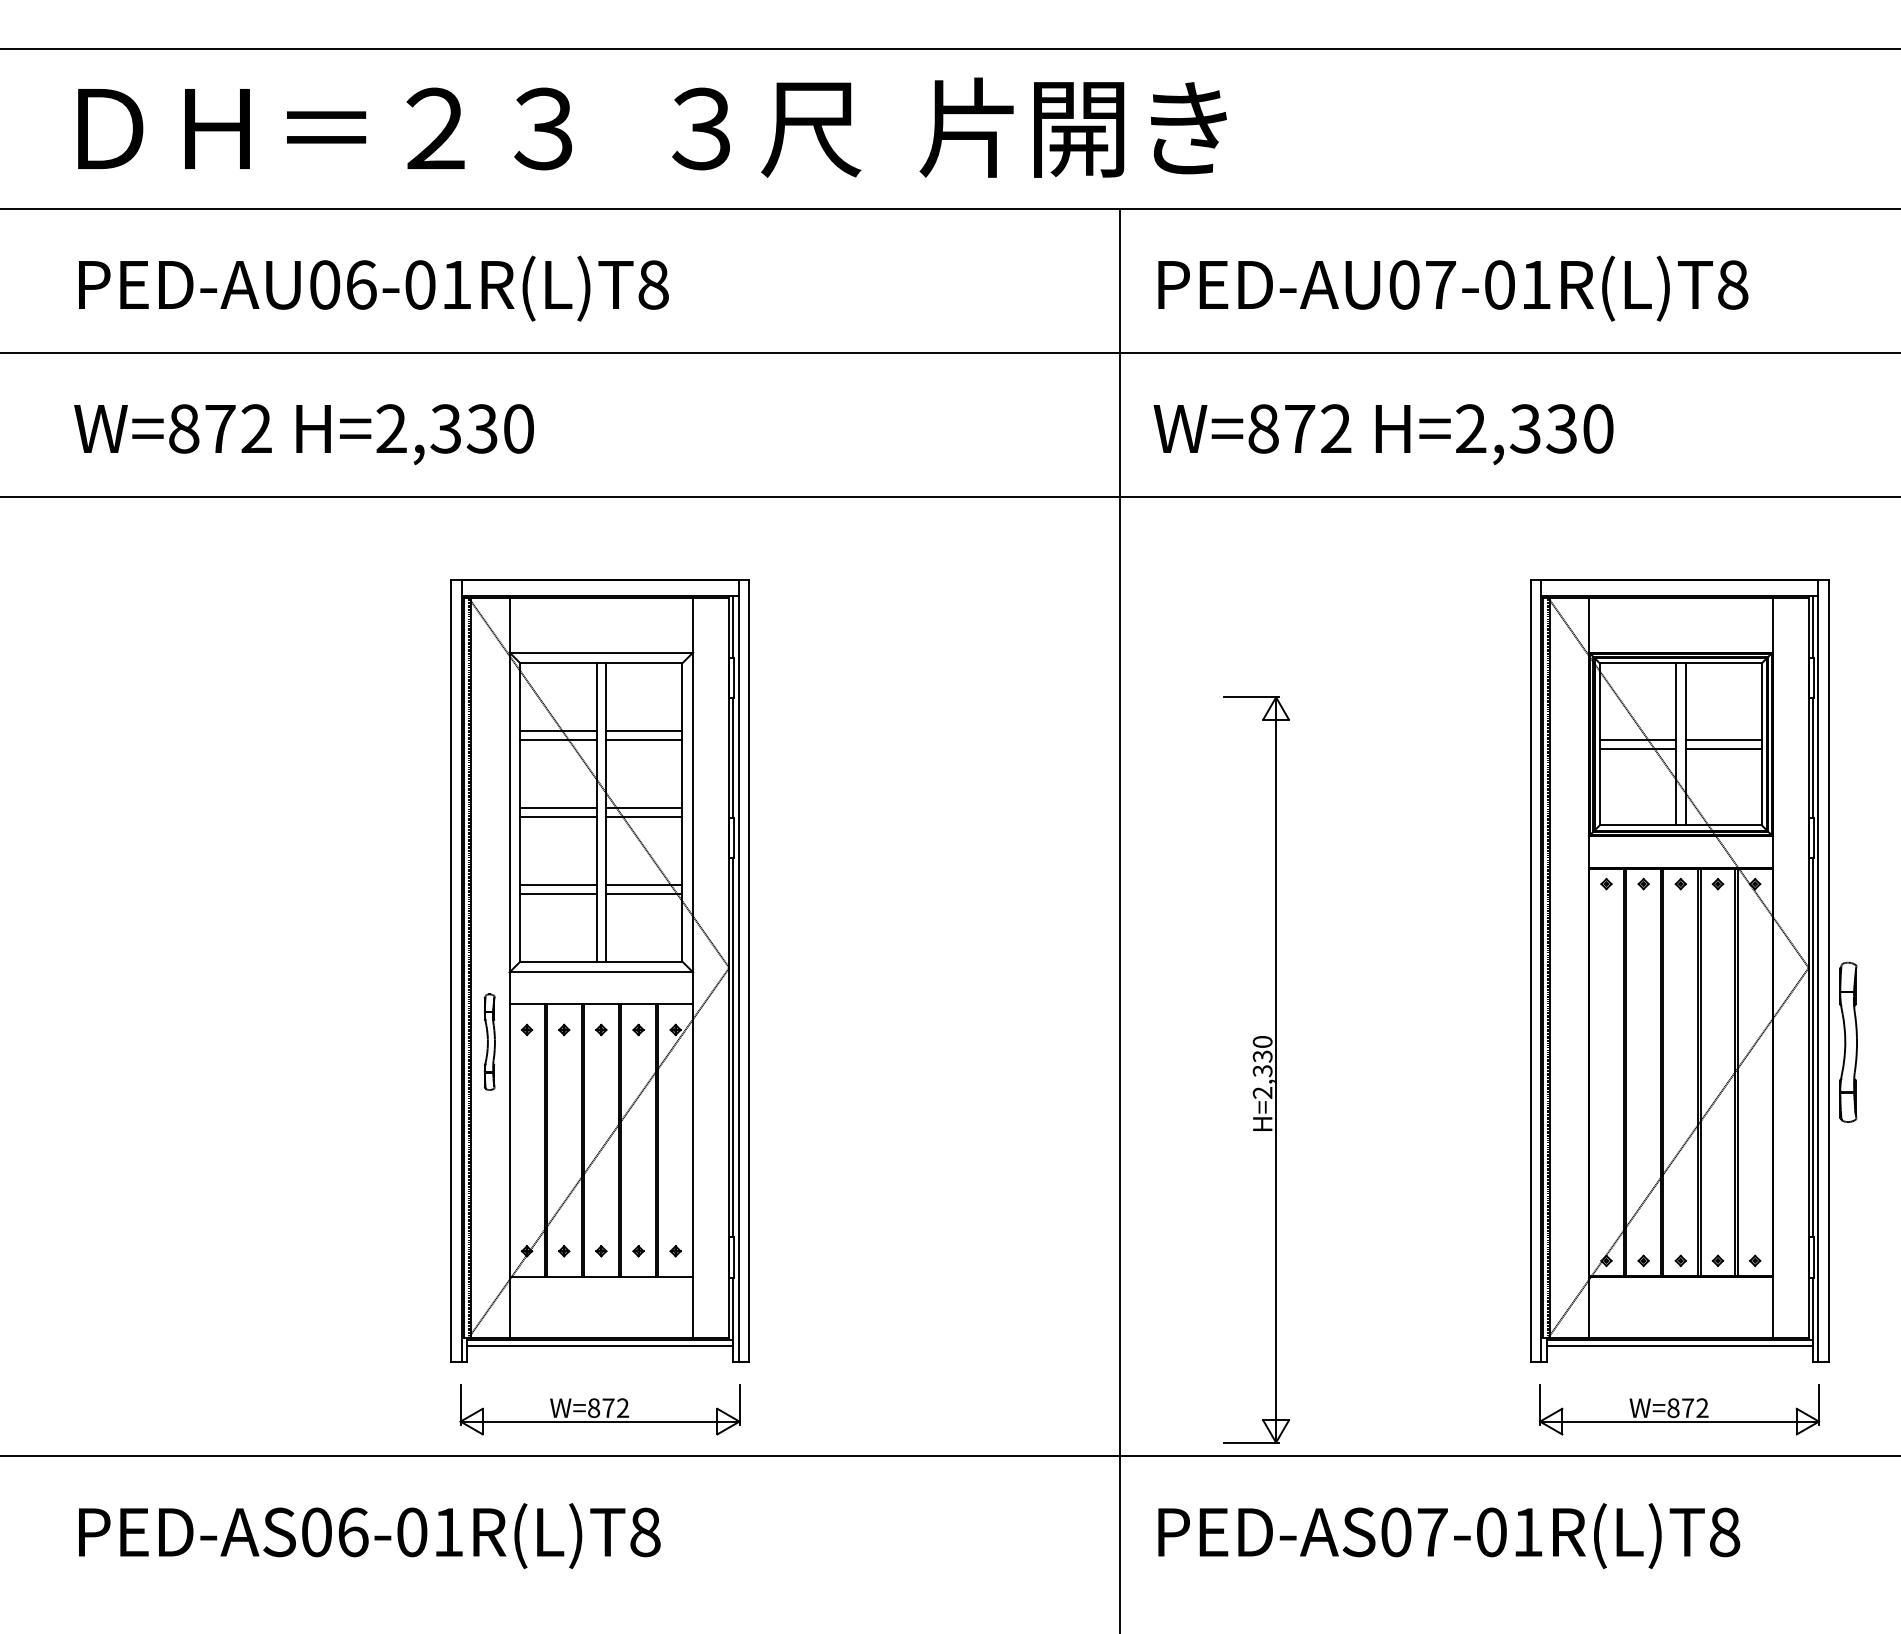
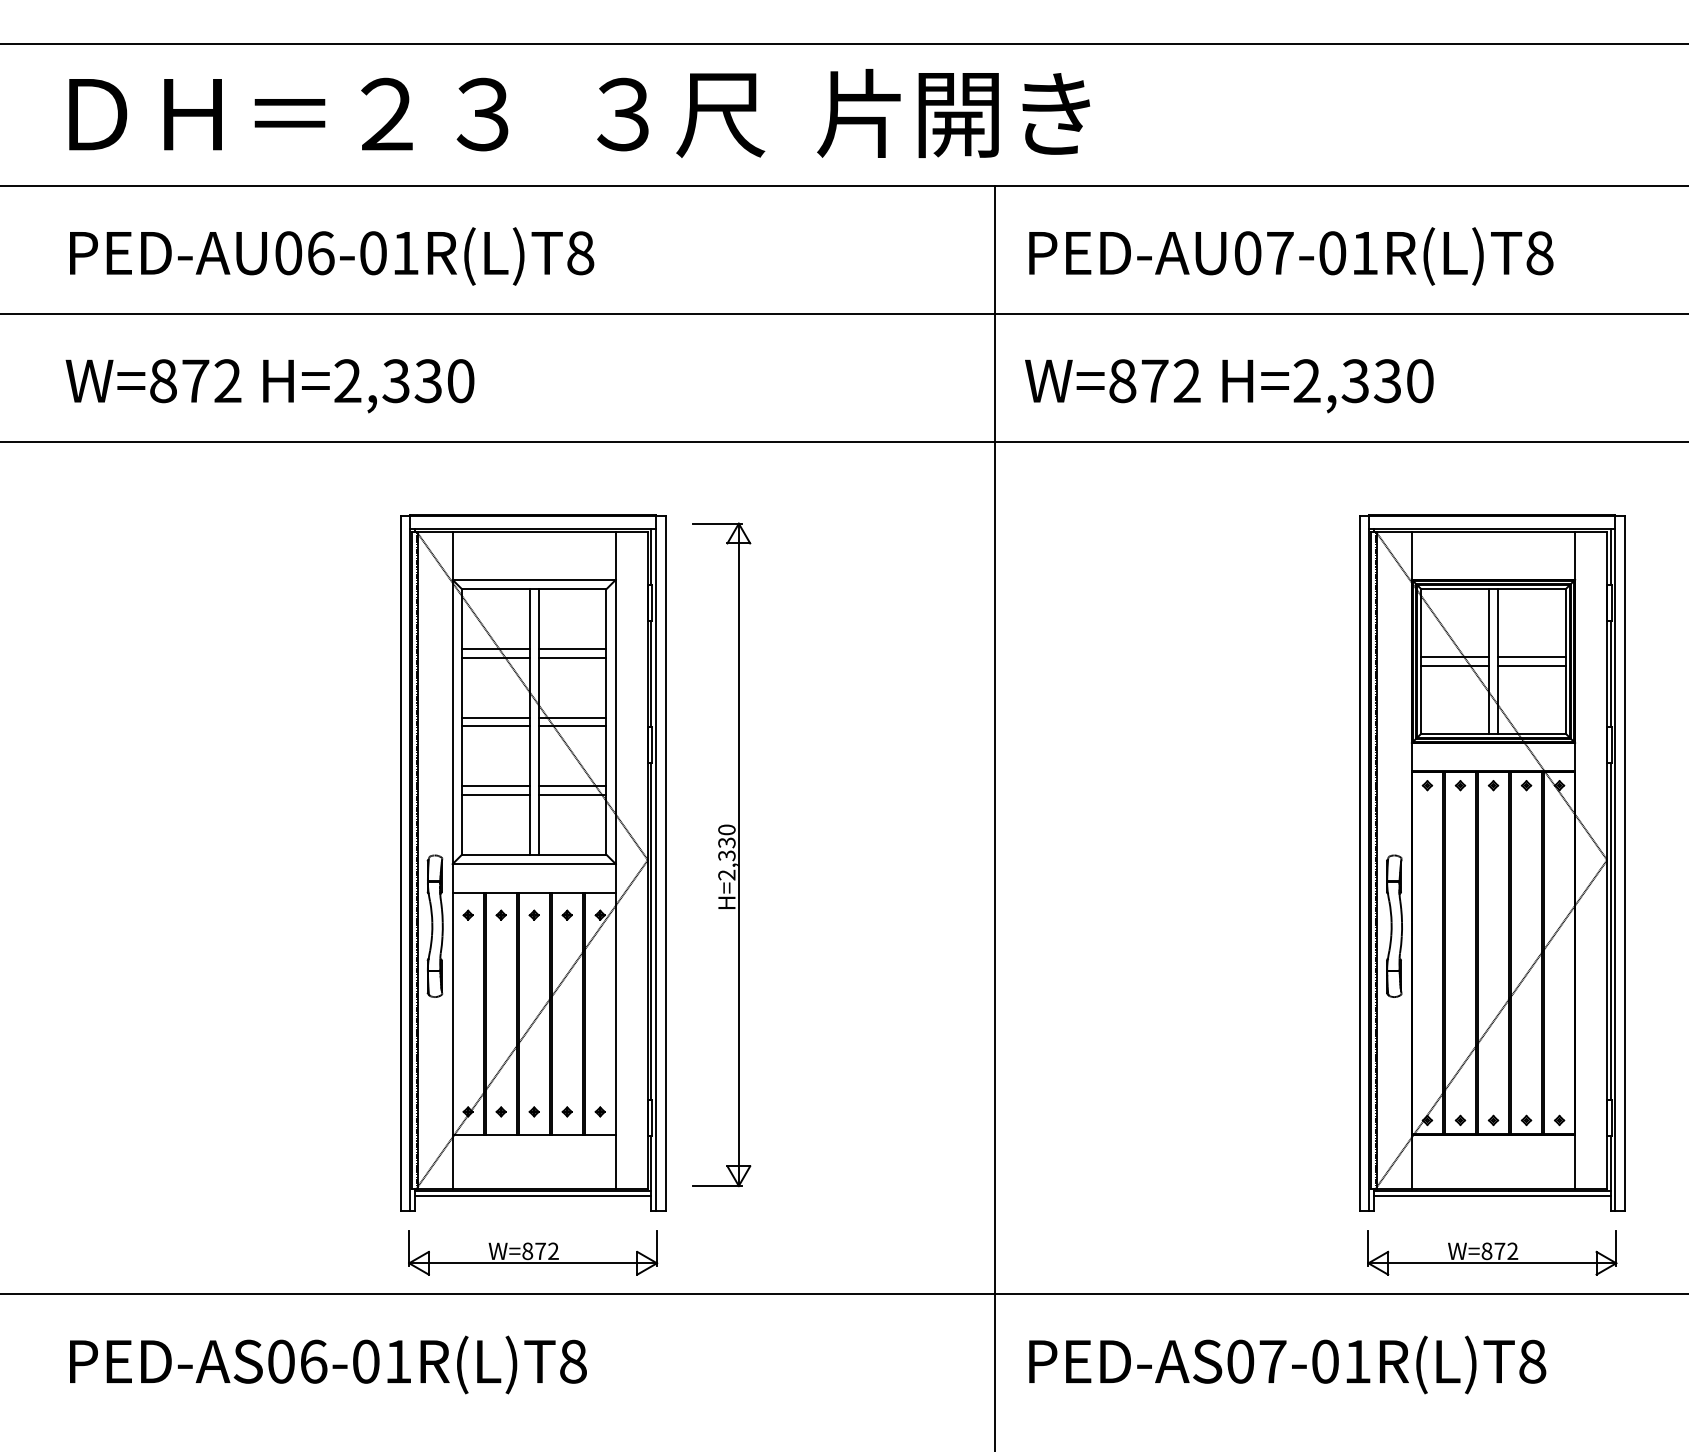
part: (489, 1041) -> (434, 925), size x1.67
part: (1848, 1041) -> (1394, 925), moved
part: (1256, 1069) -> (721, 854), moved

